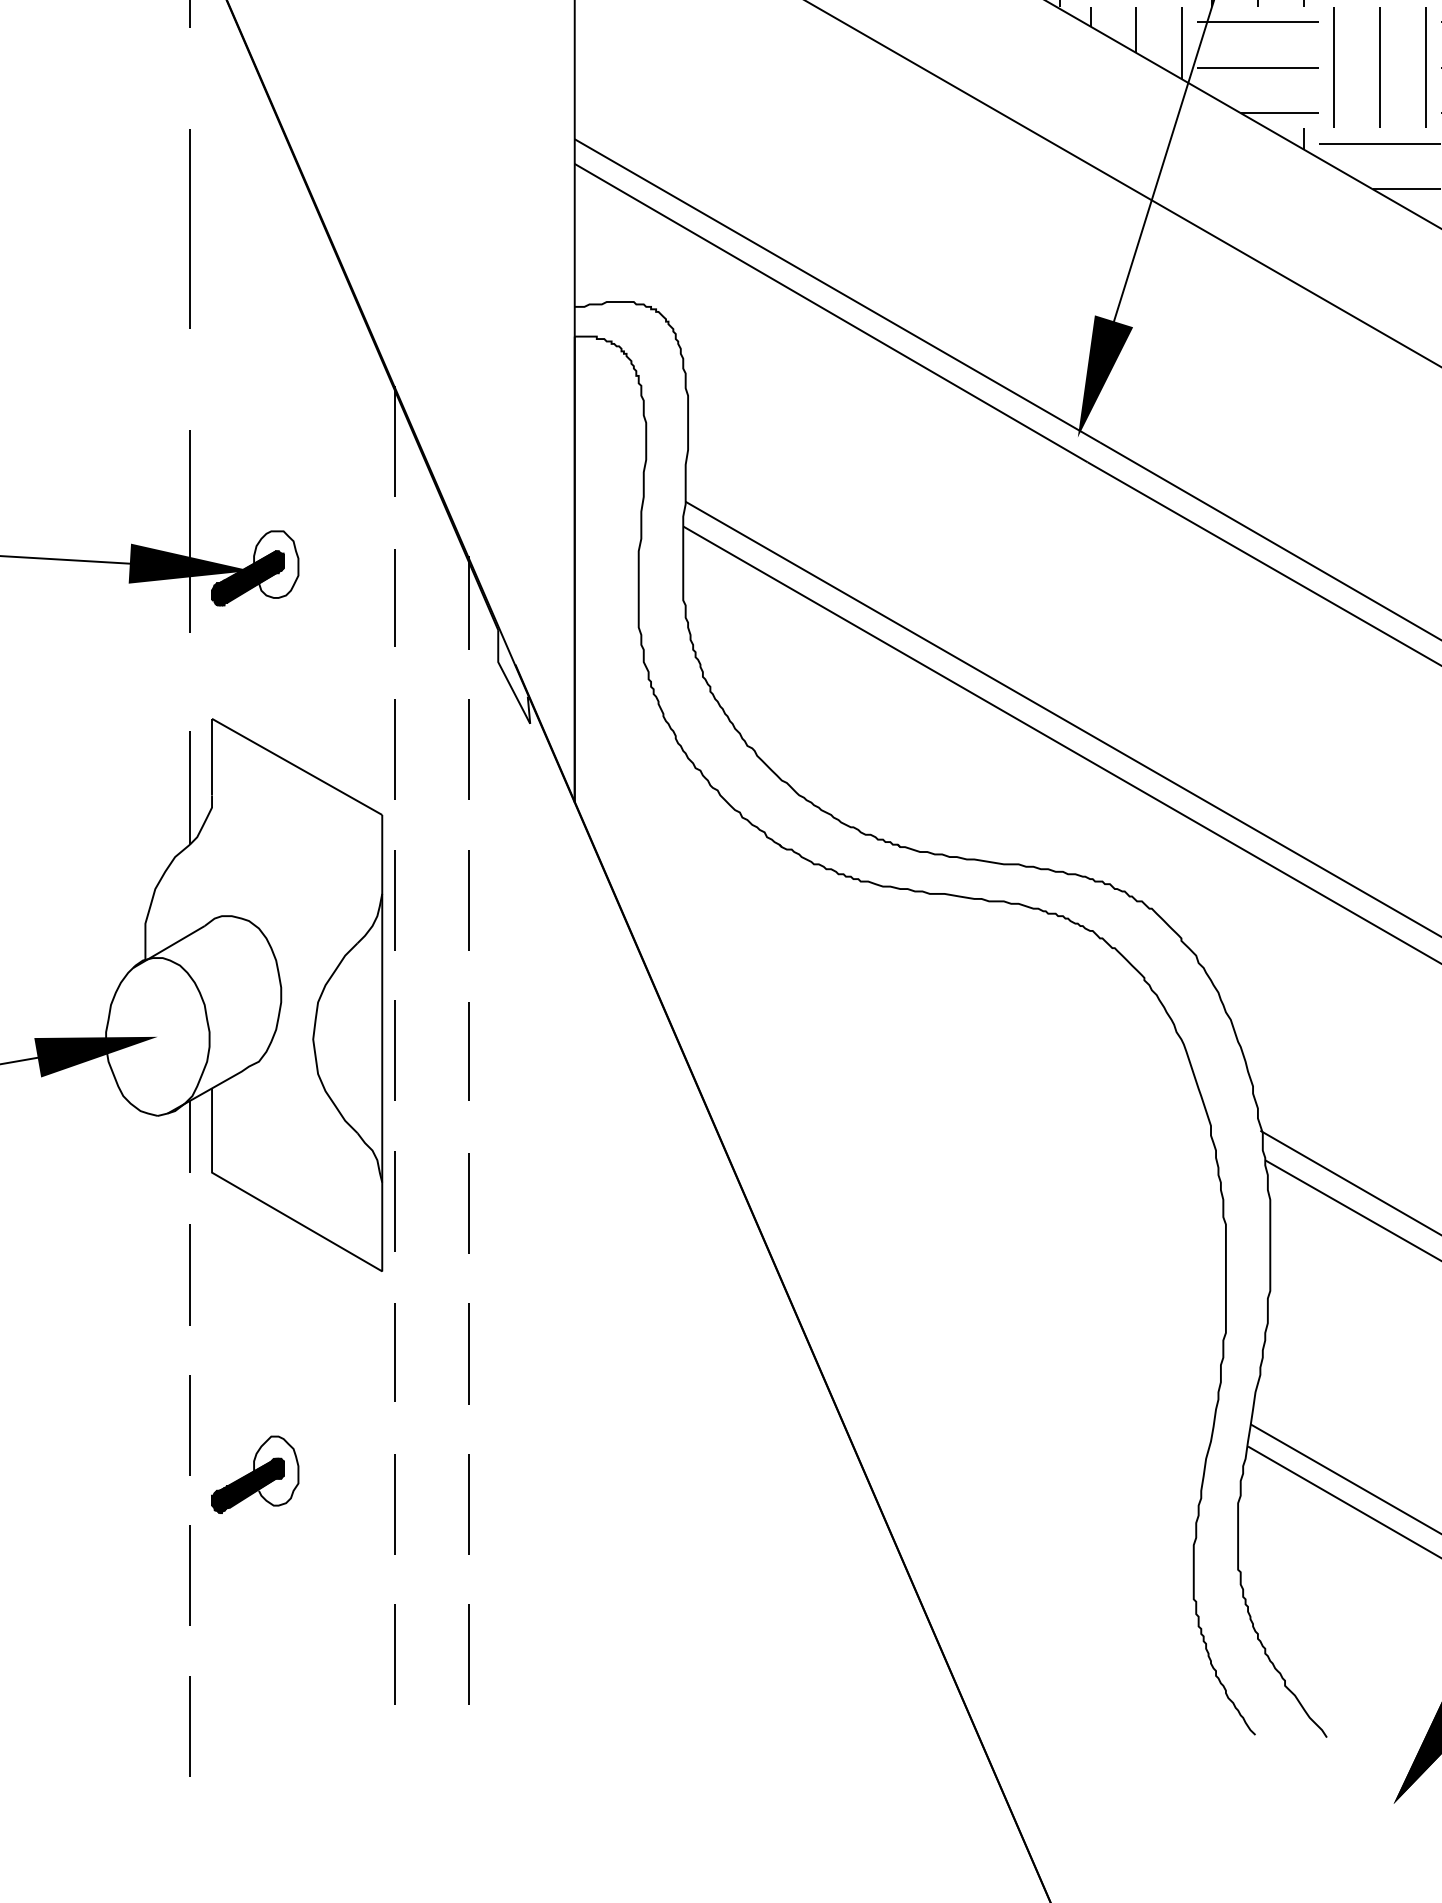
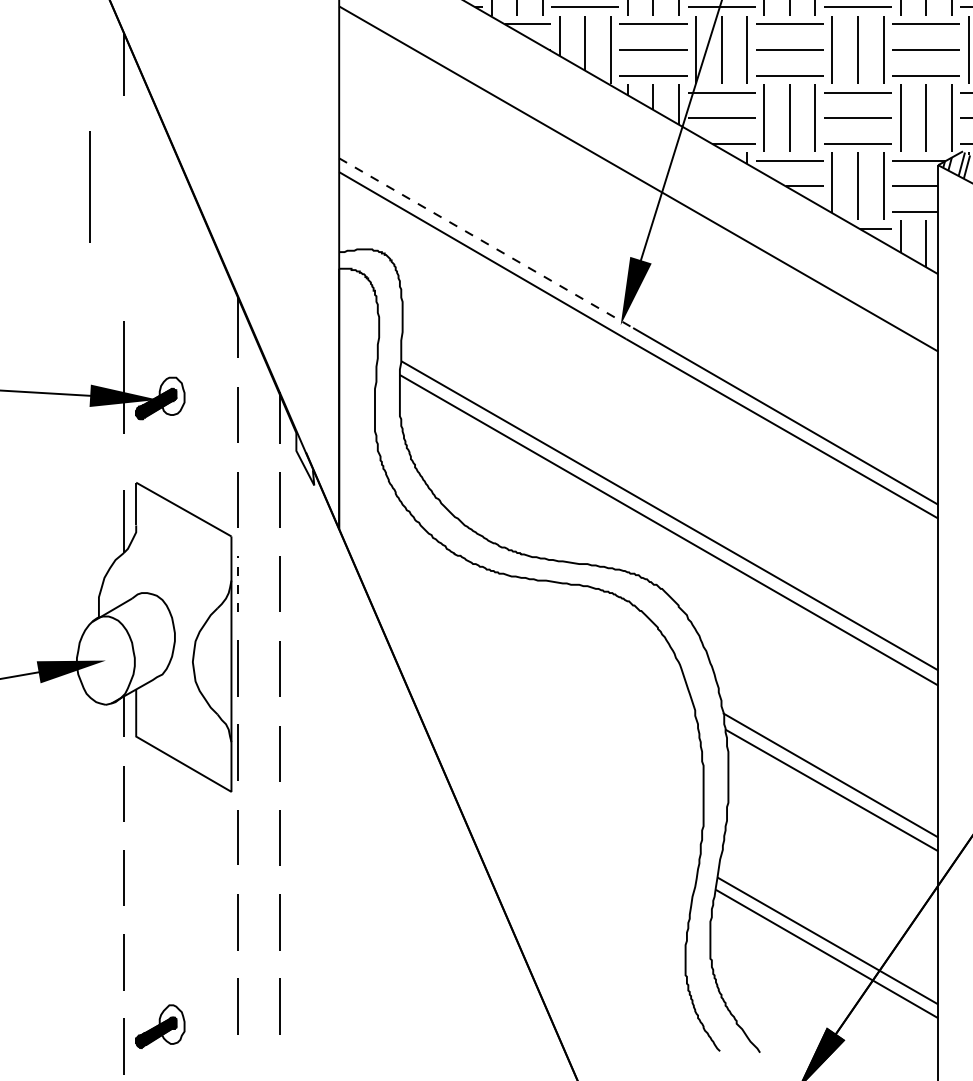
line: (189, 228) -> (89, 186), moved
line: (837, 291) -> (486, 243), solid -> dashed
line: (394, 899) -> (238, 583), solid -> dashed
part: (255, 1474) -> (160, 1026), moved

